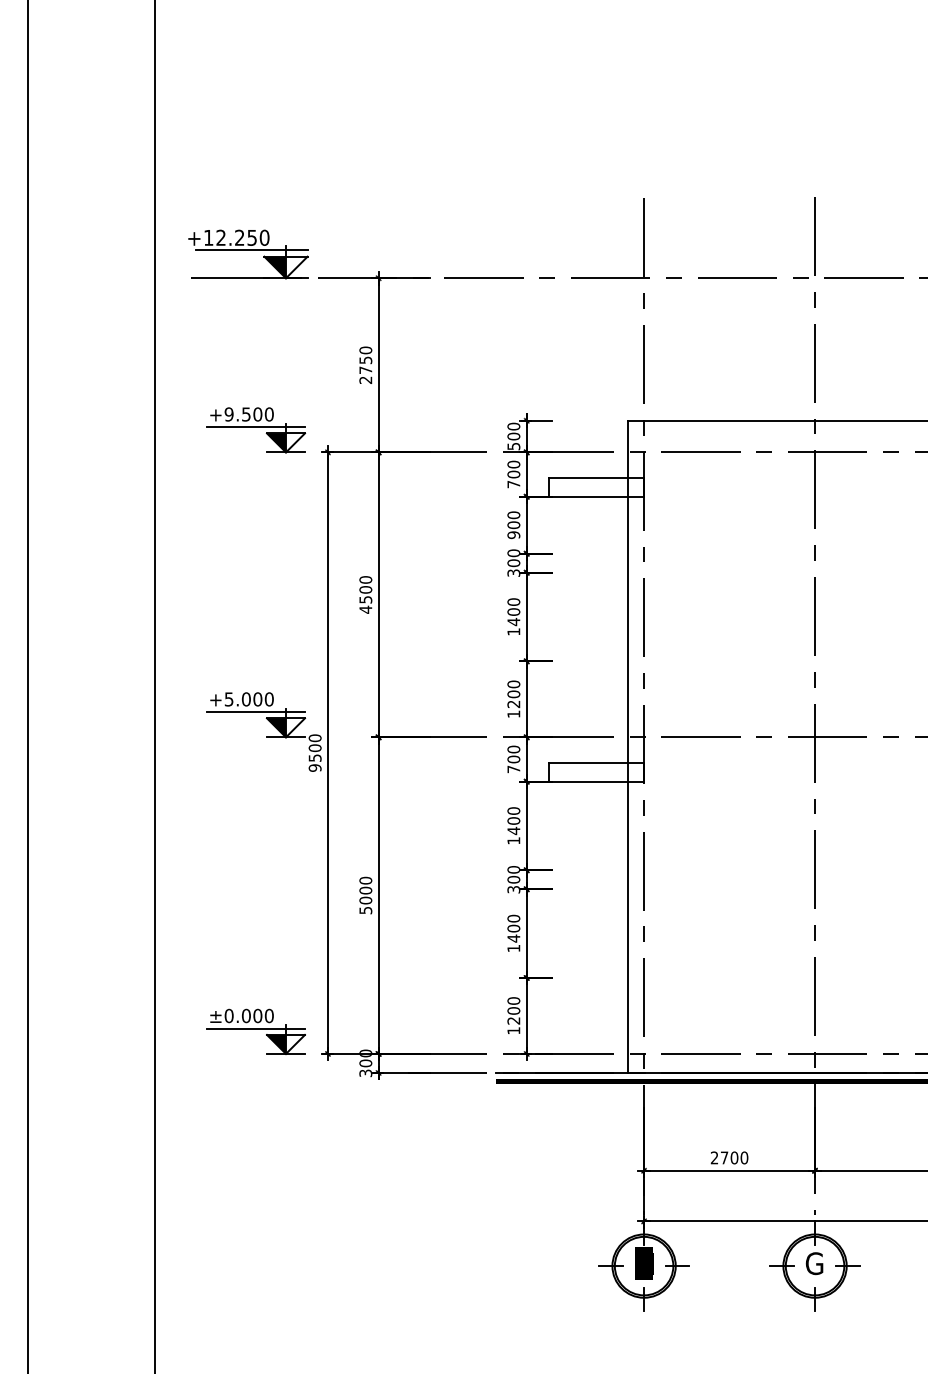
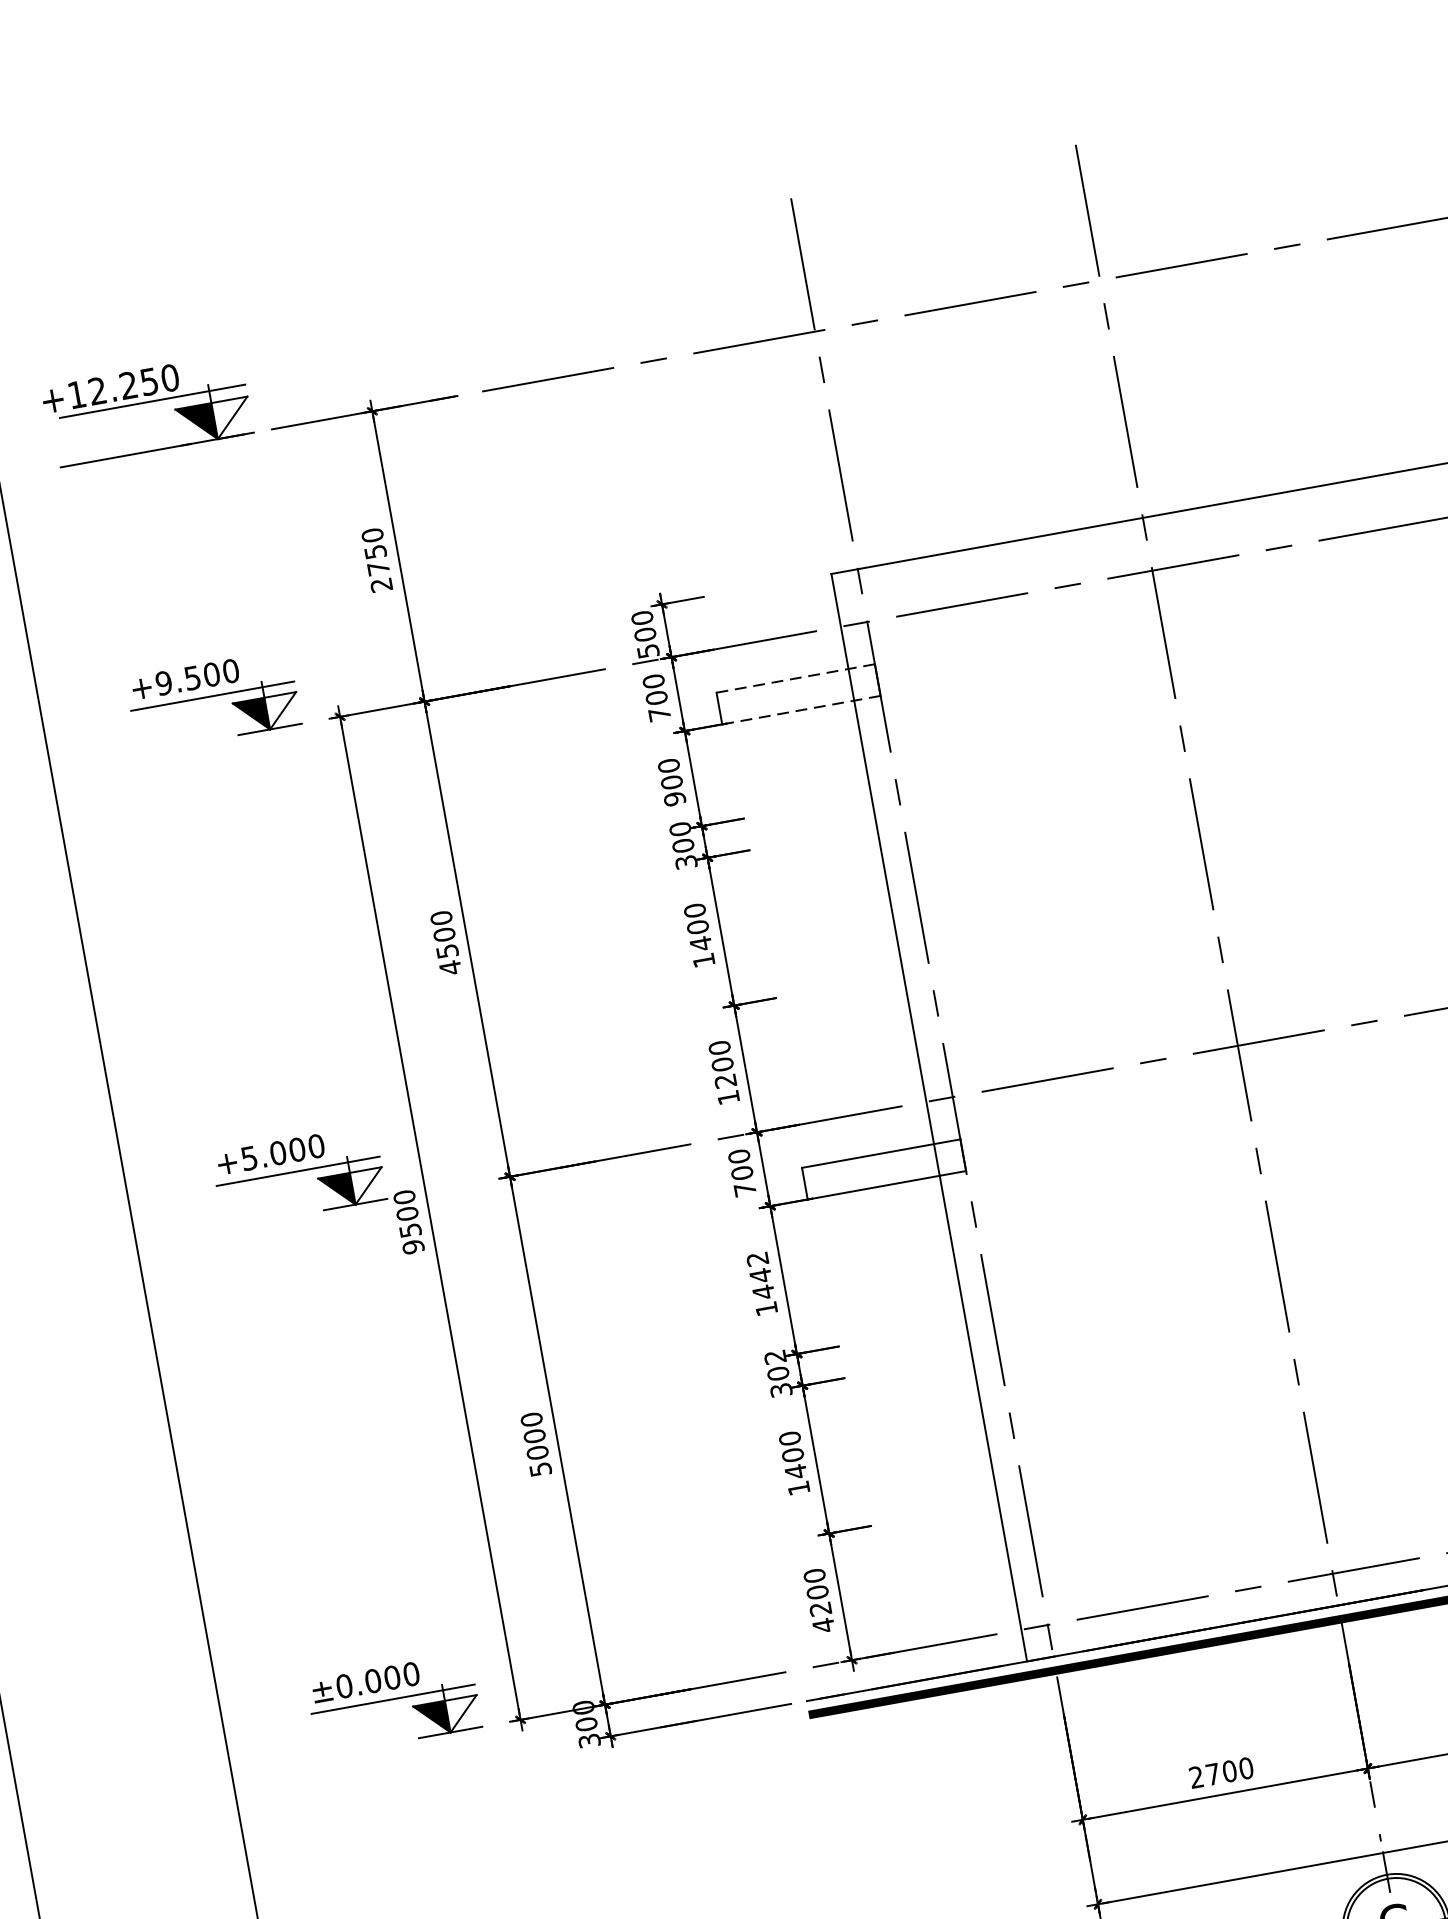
line: (597, 477) -> (797, 677), solid -> dashed
line: (596, 496) -> (801, 709), solid -> dashed
text: (513, 816) -> (758, 1268), 1400 -> 1442
text: (513, 869) -> (774, 1356), 300 -> 302
text: (513, 1030) -> (822, 1625), 1200 -> 4200

